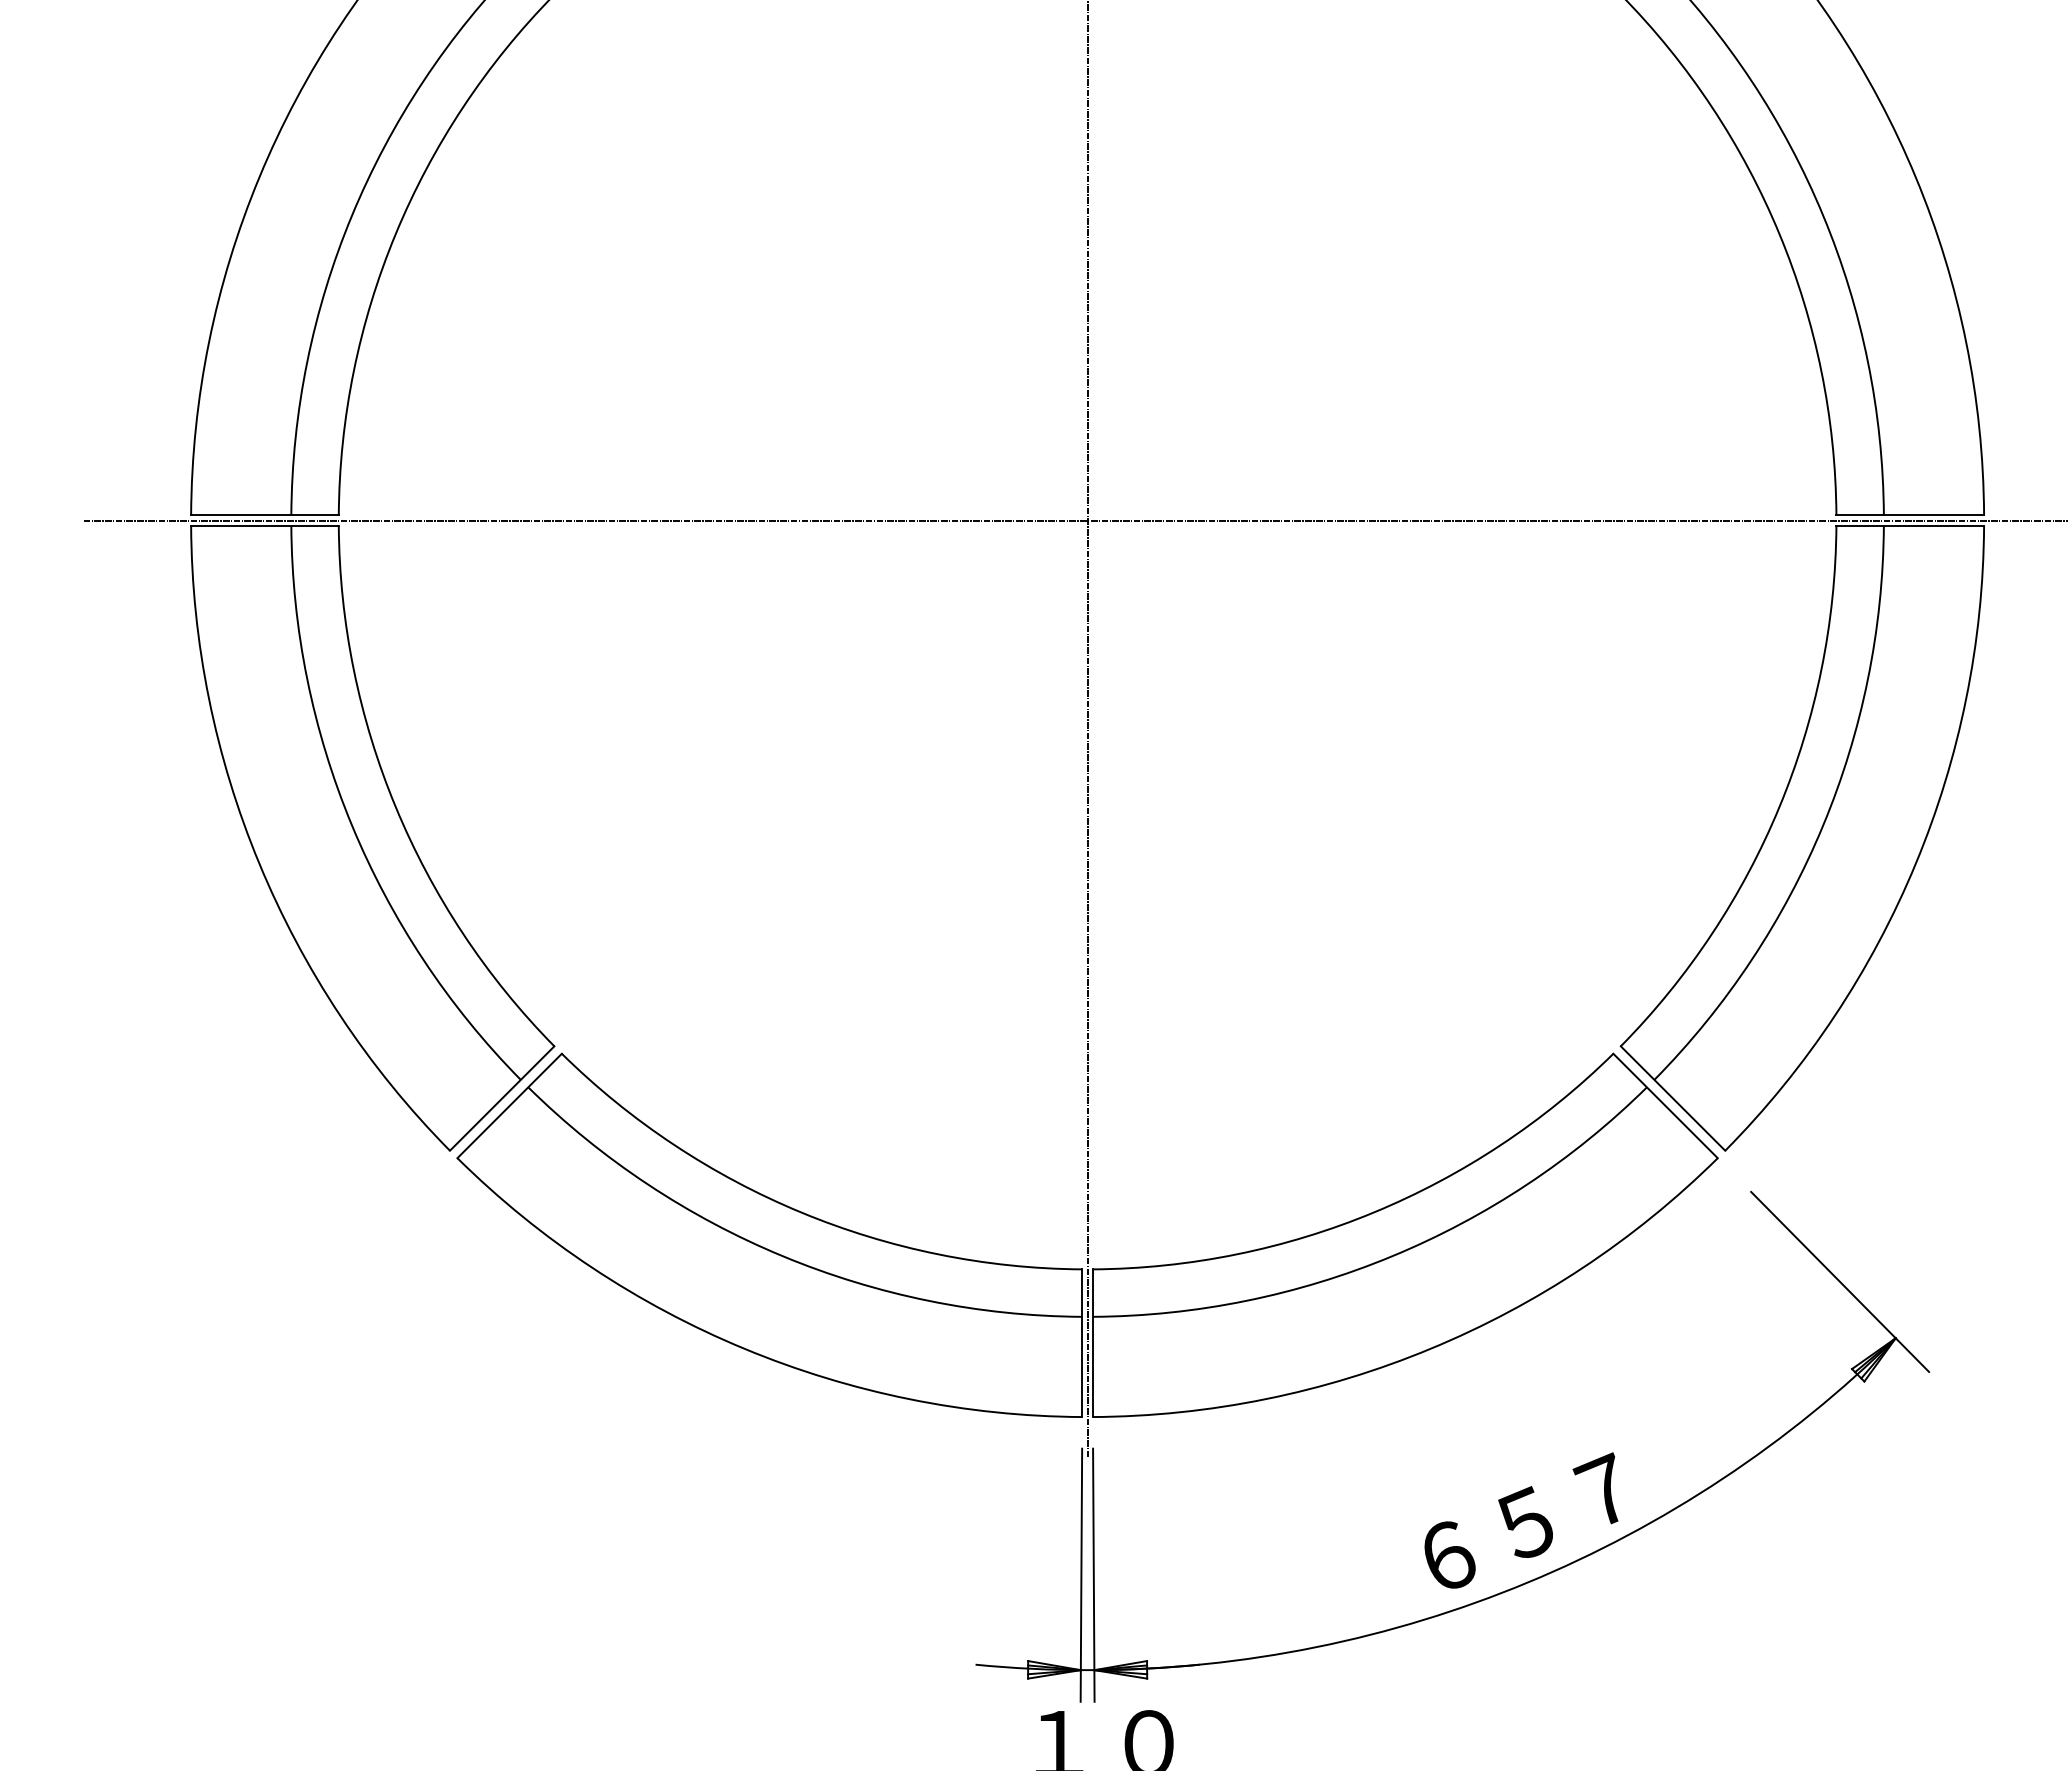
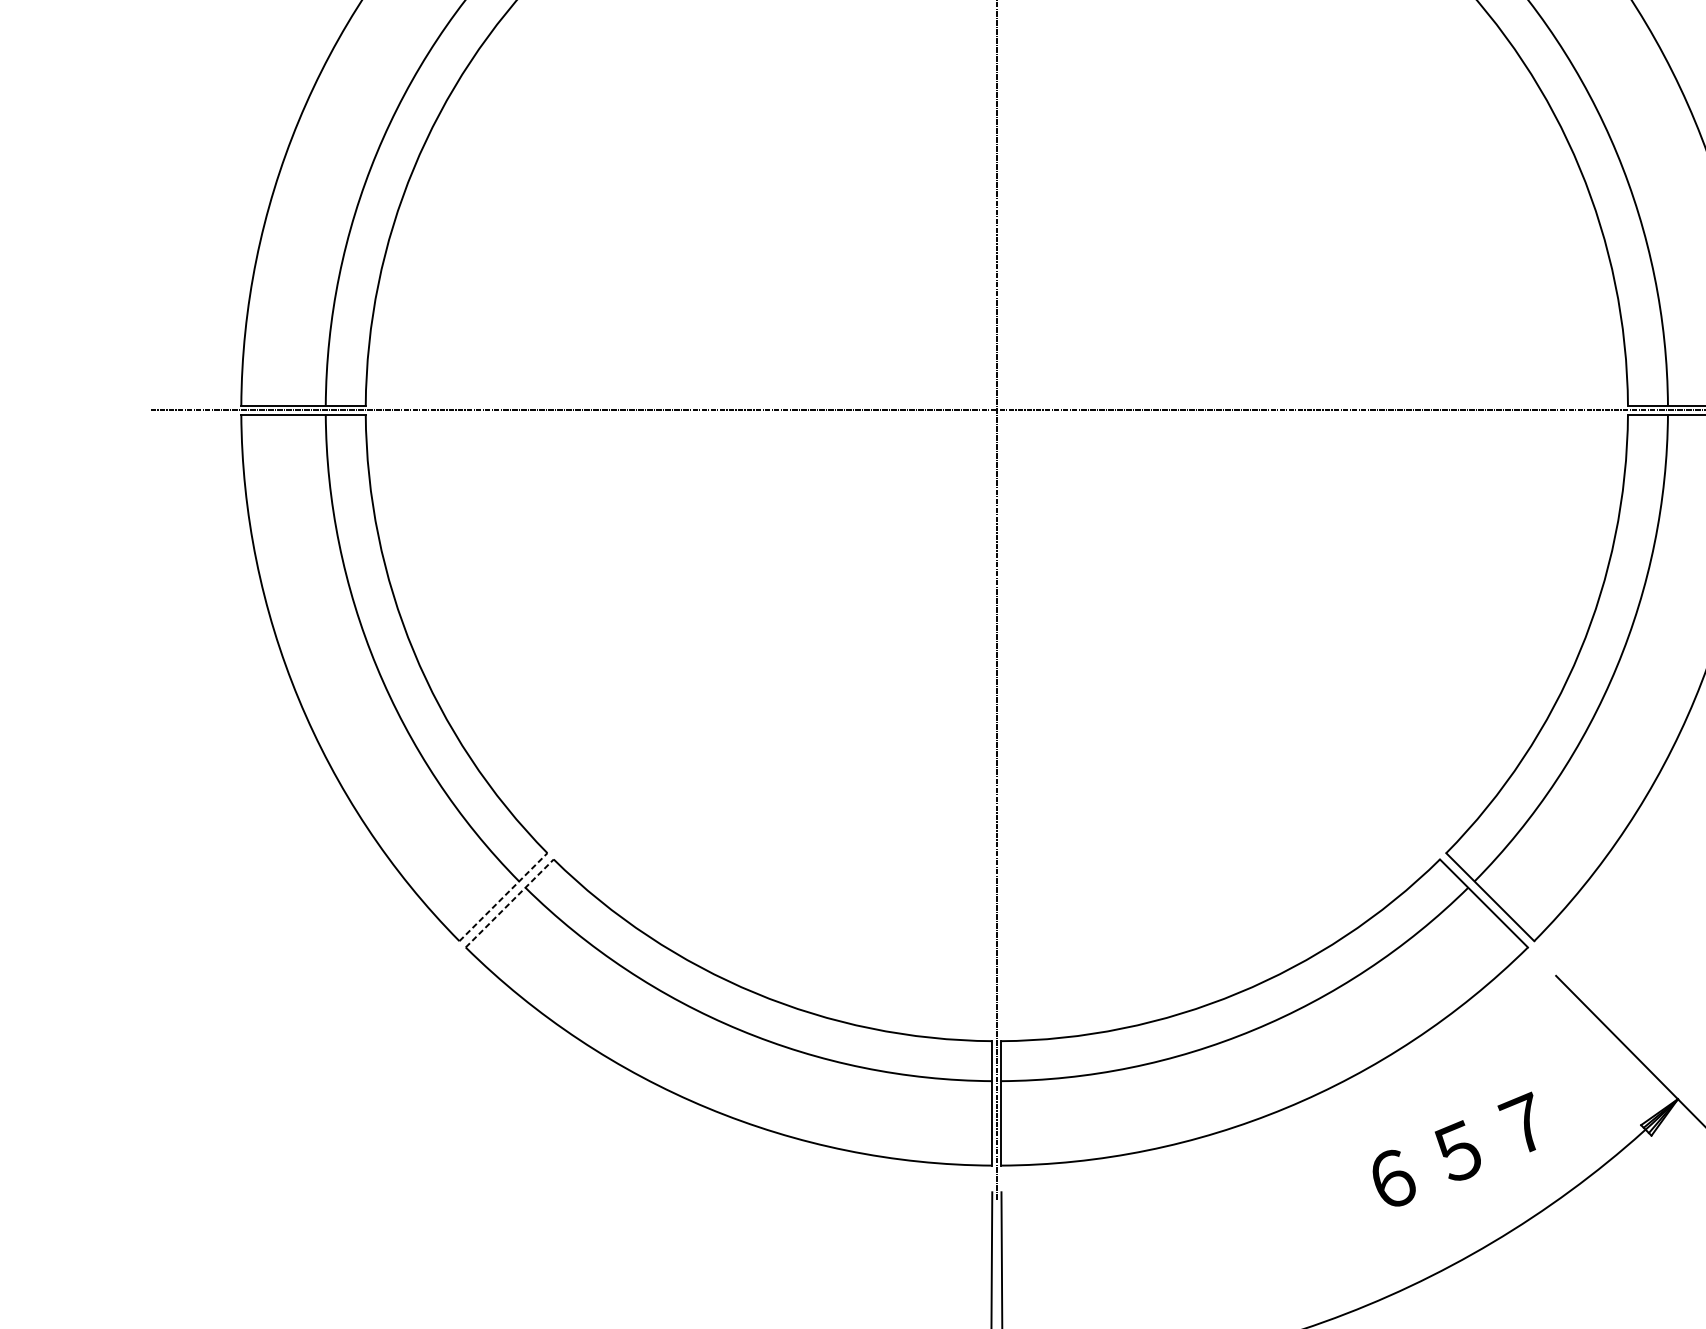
line: (502, 1098) -> (503, 897), solid -> dashed
line: (509, 1105) -> (509, 903), solid -> dashed
text: (1521, 1520) -> (1454, 1149), moved

